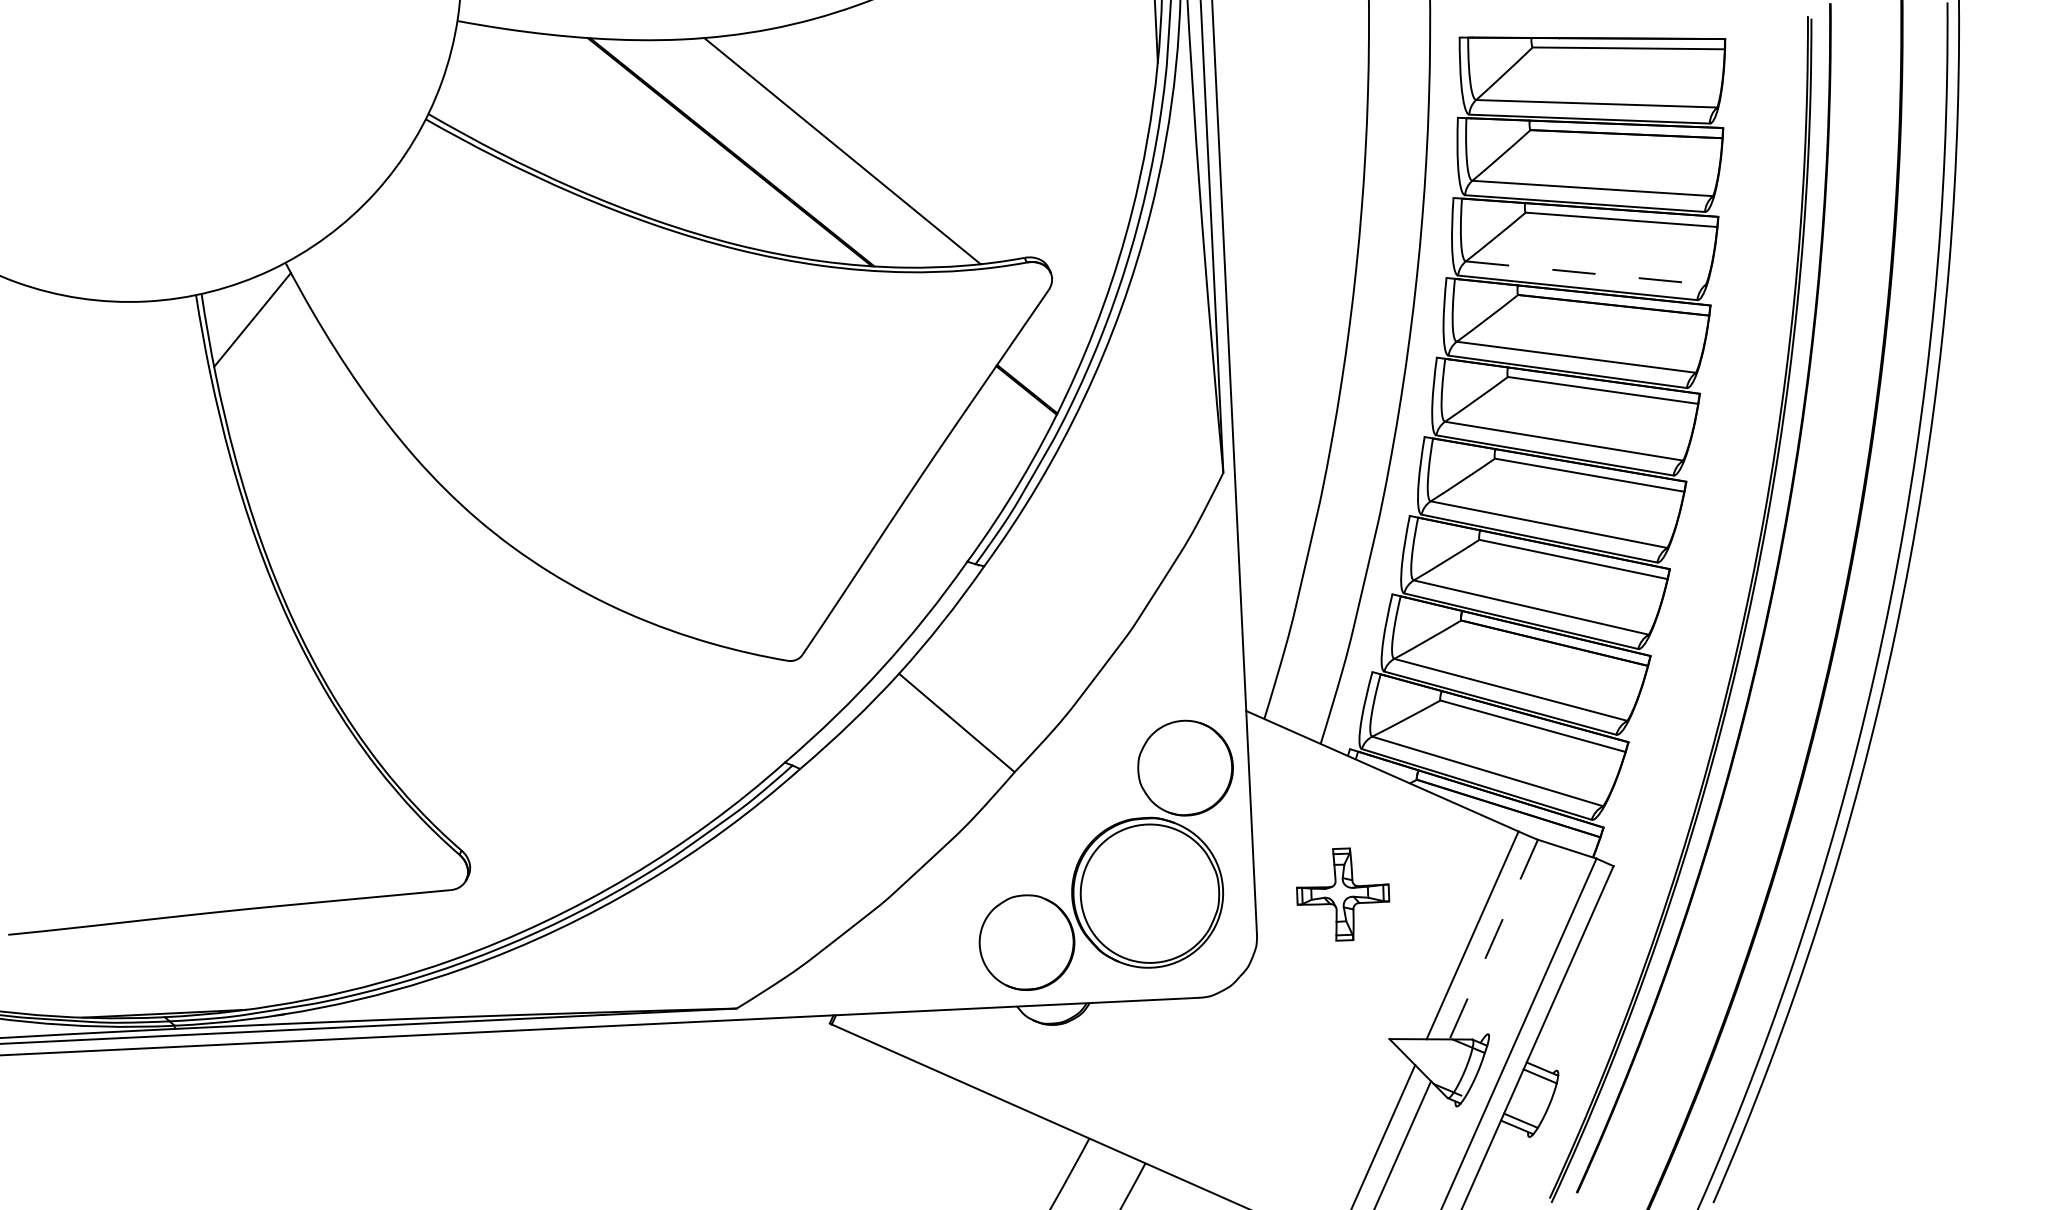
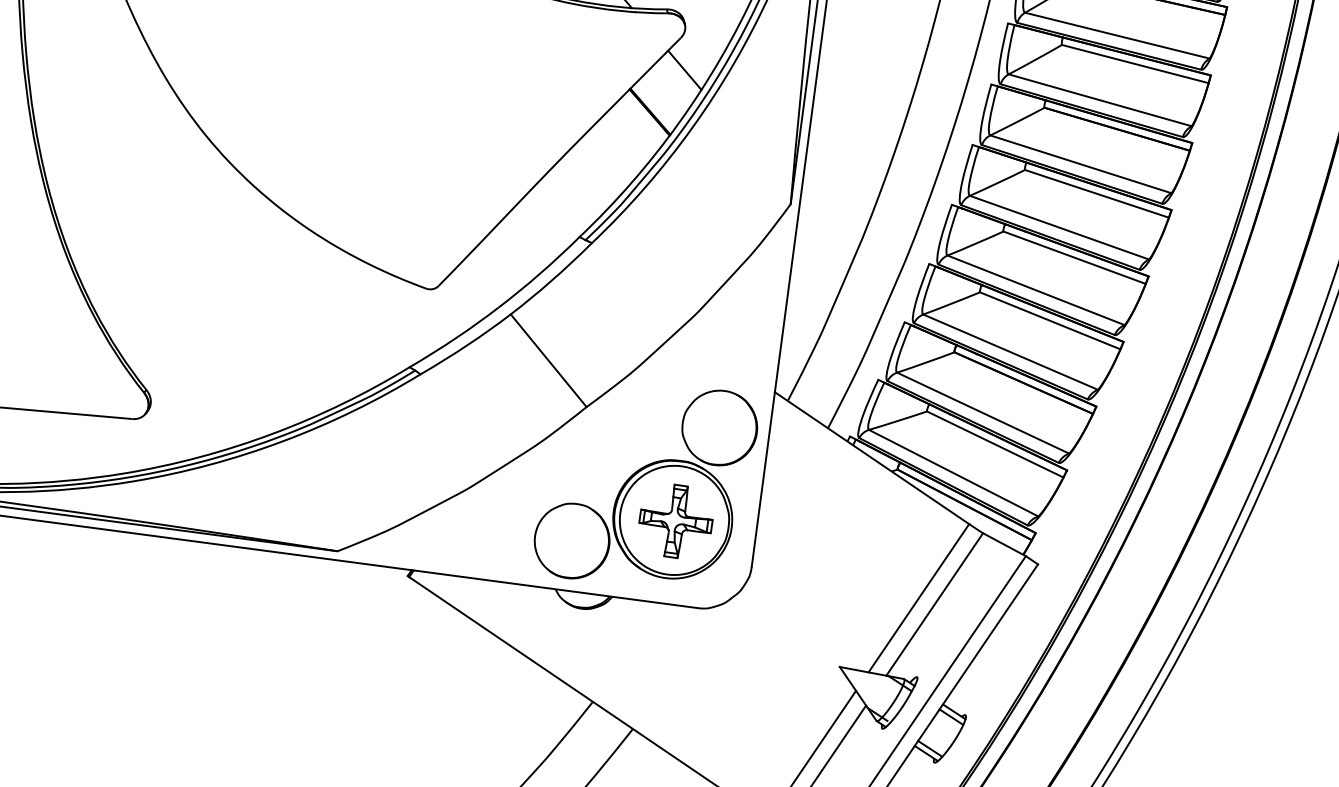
line: (1585, 273) -> (1099, 100), dashed -> solid
line: (1060, 329) -> (684, 70), added
part: (1343, 894) -> (676, 521), moved
line: (1493, 940) -> (934, 605), dashed -> solid

